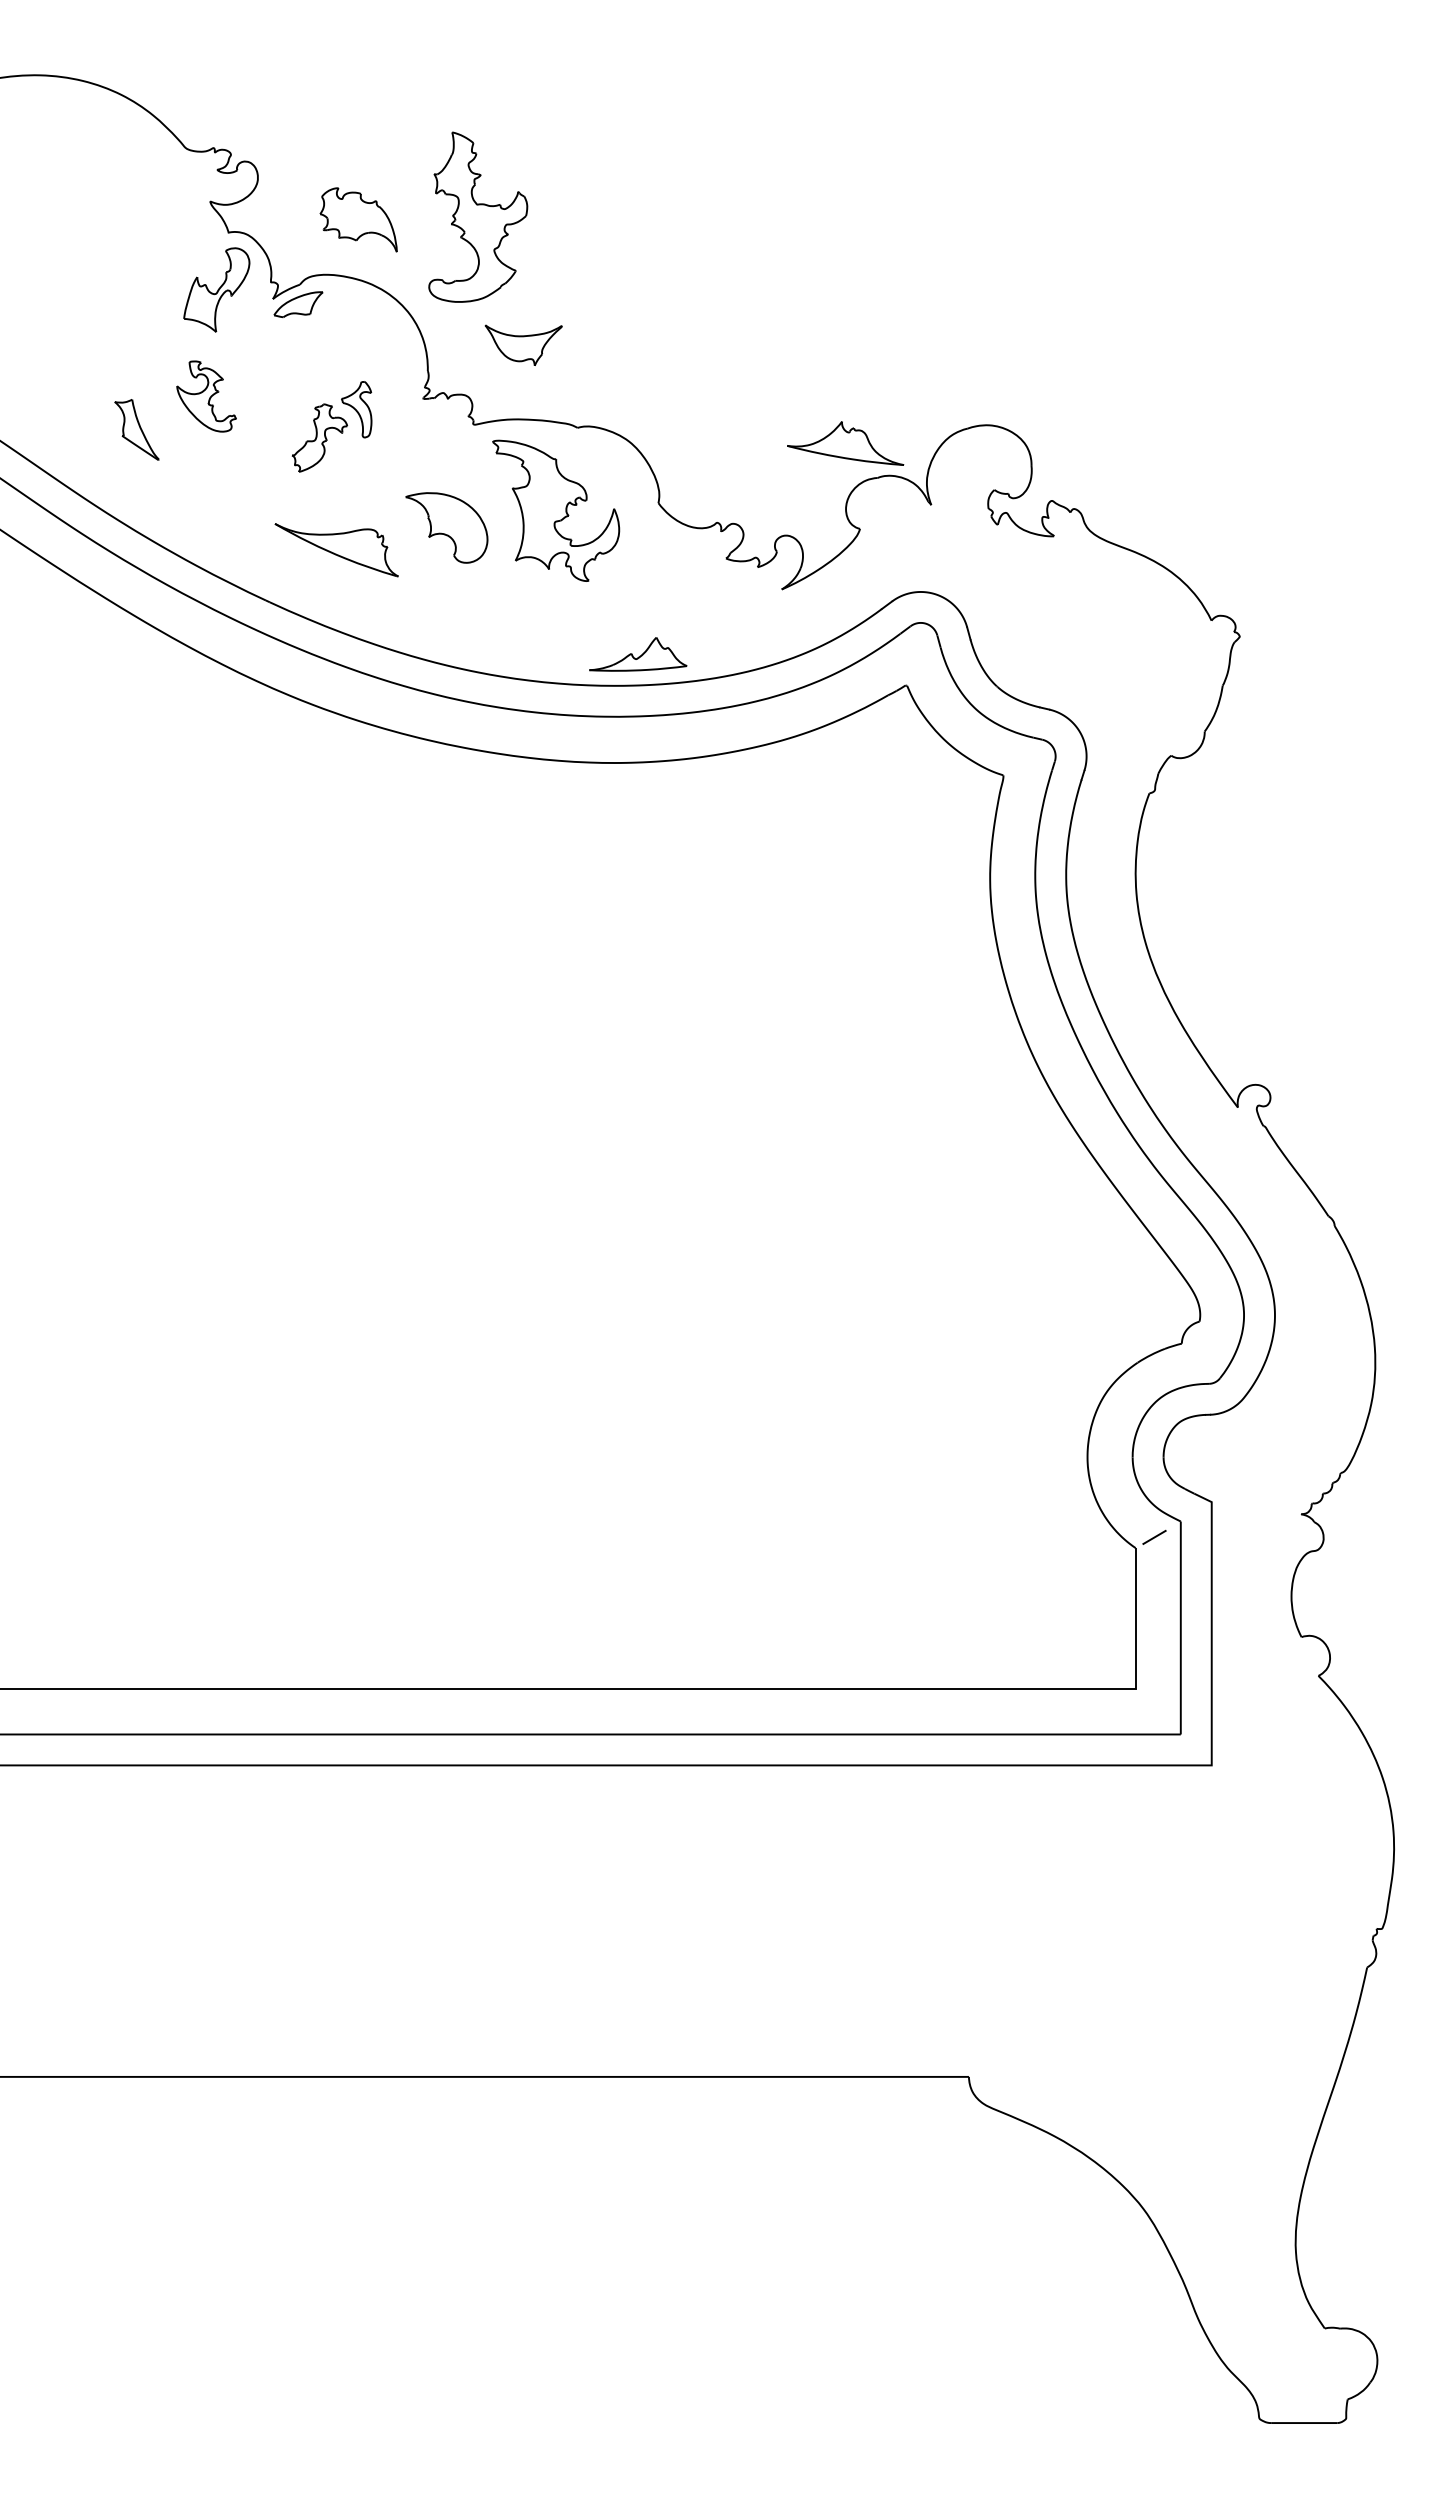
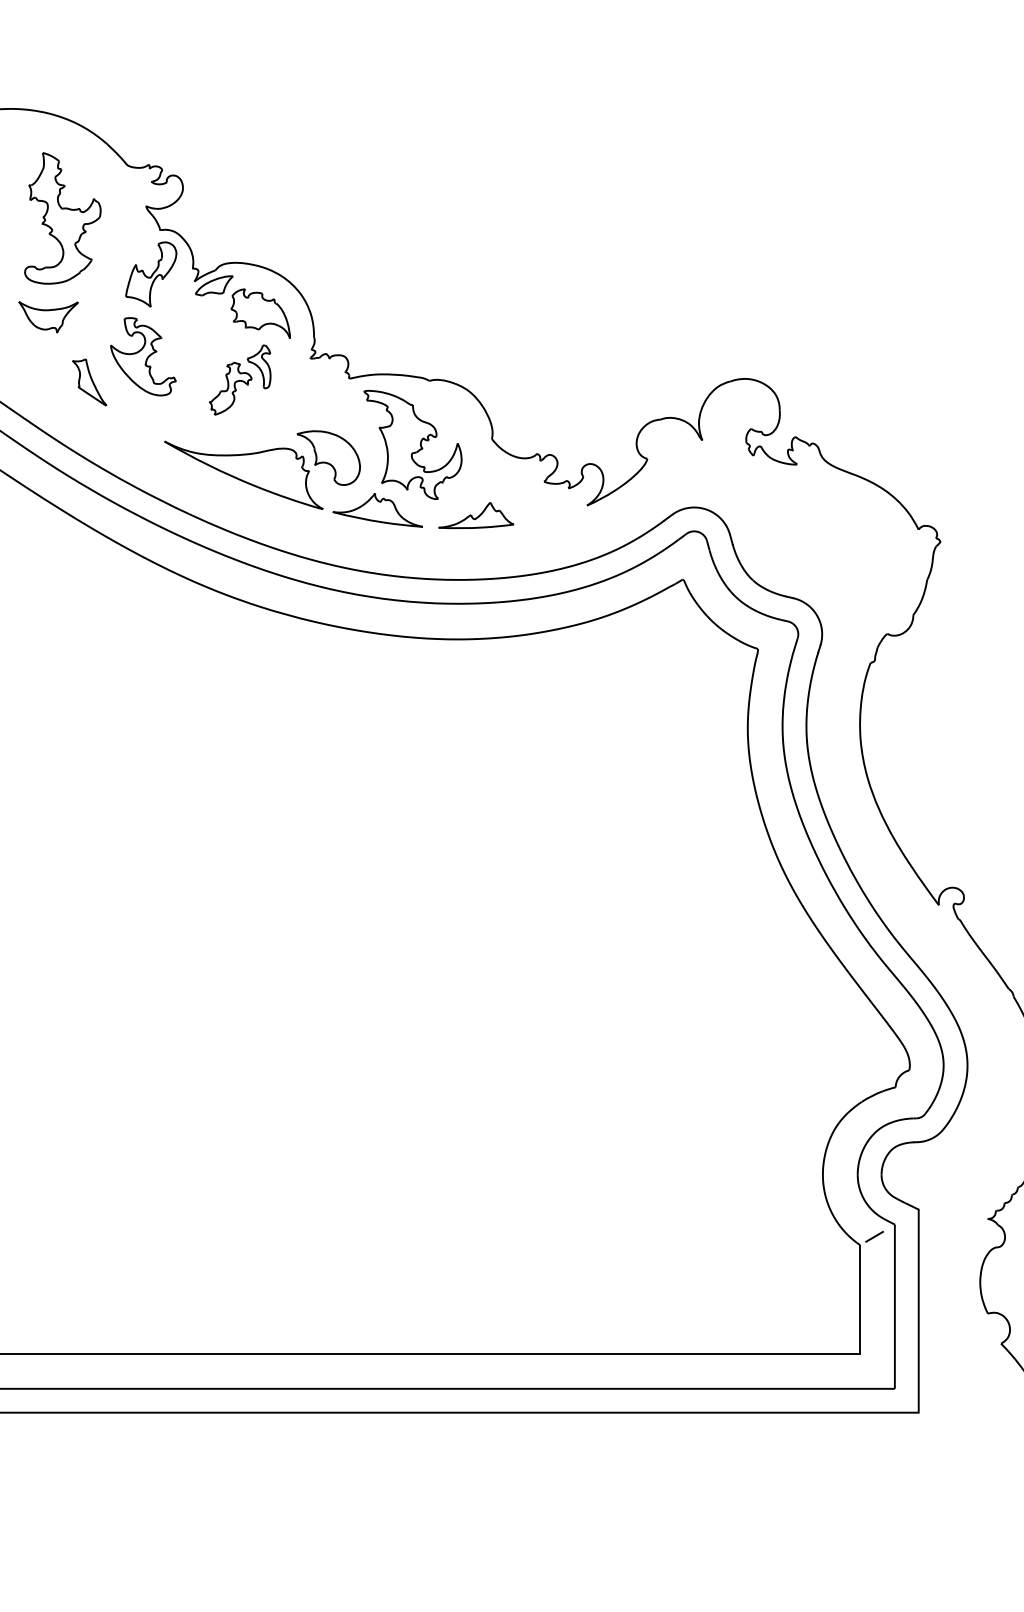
part: (478, 216) -> (63, 217), moved
part: (358, 219) -> (260, 313), moved
part: (523, 344) -> (48, 316), moved
part: (206, 396) -> (143, 356), size x1.43
part: (845, 443) -> (377, 510), moved
part: (336, 549) -> (243, 474), size x1.67
part: (638, 654) -> (476, 515), moved

